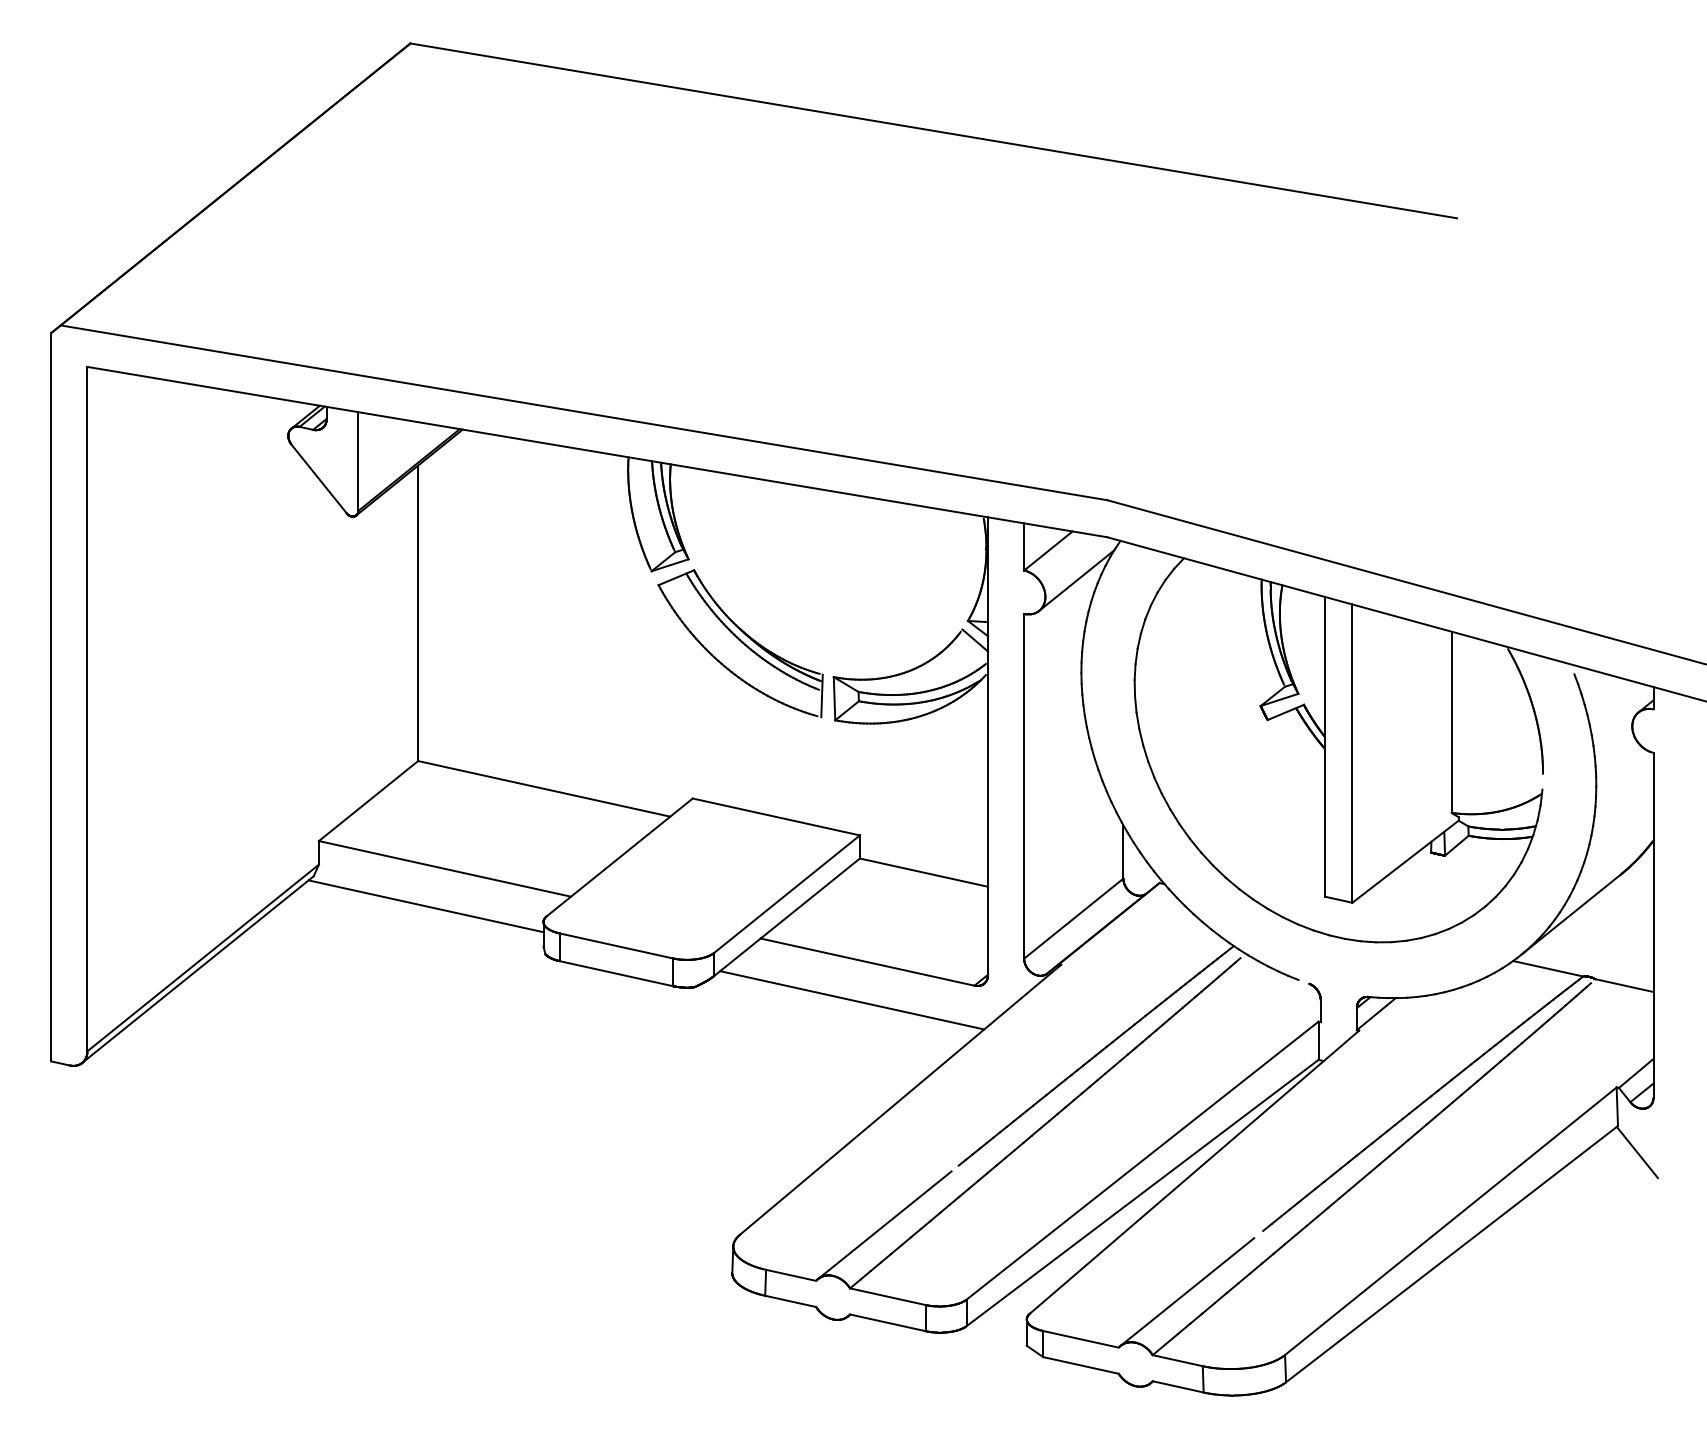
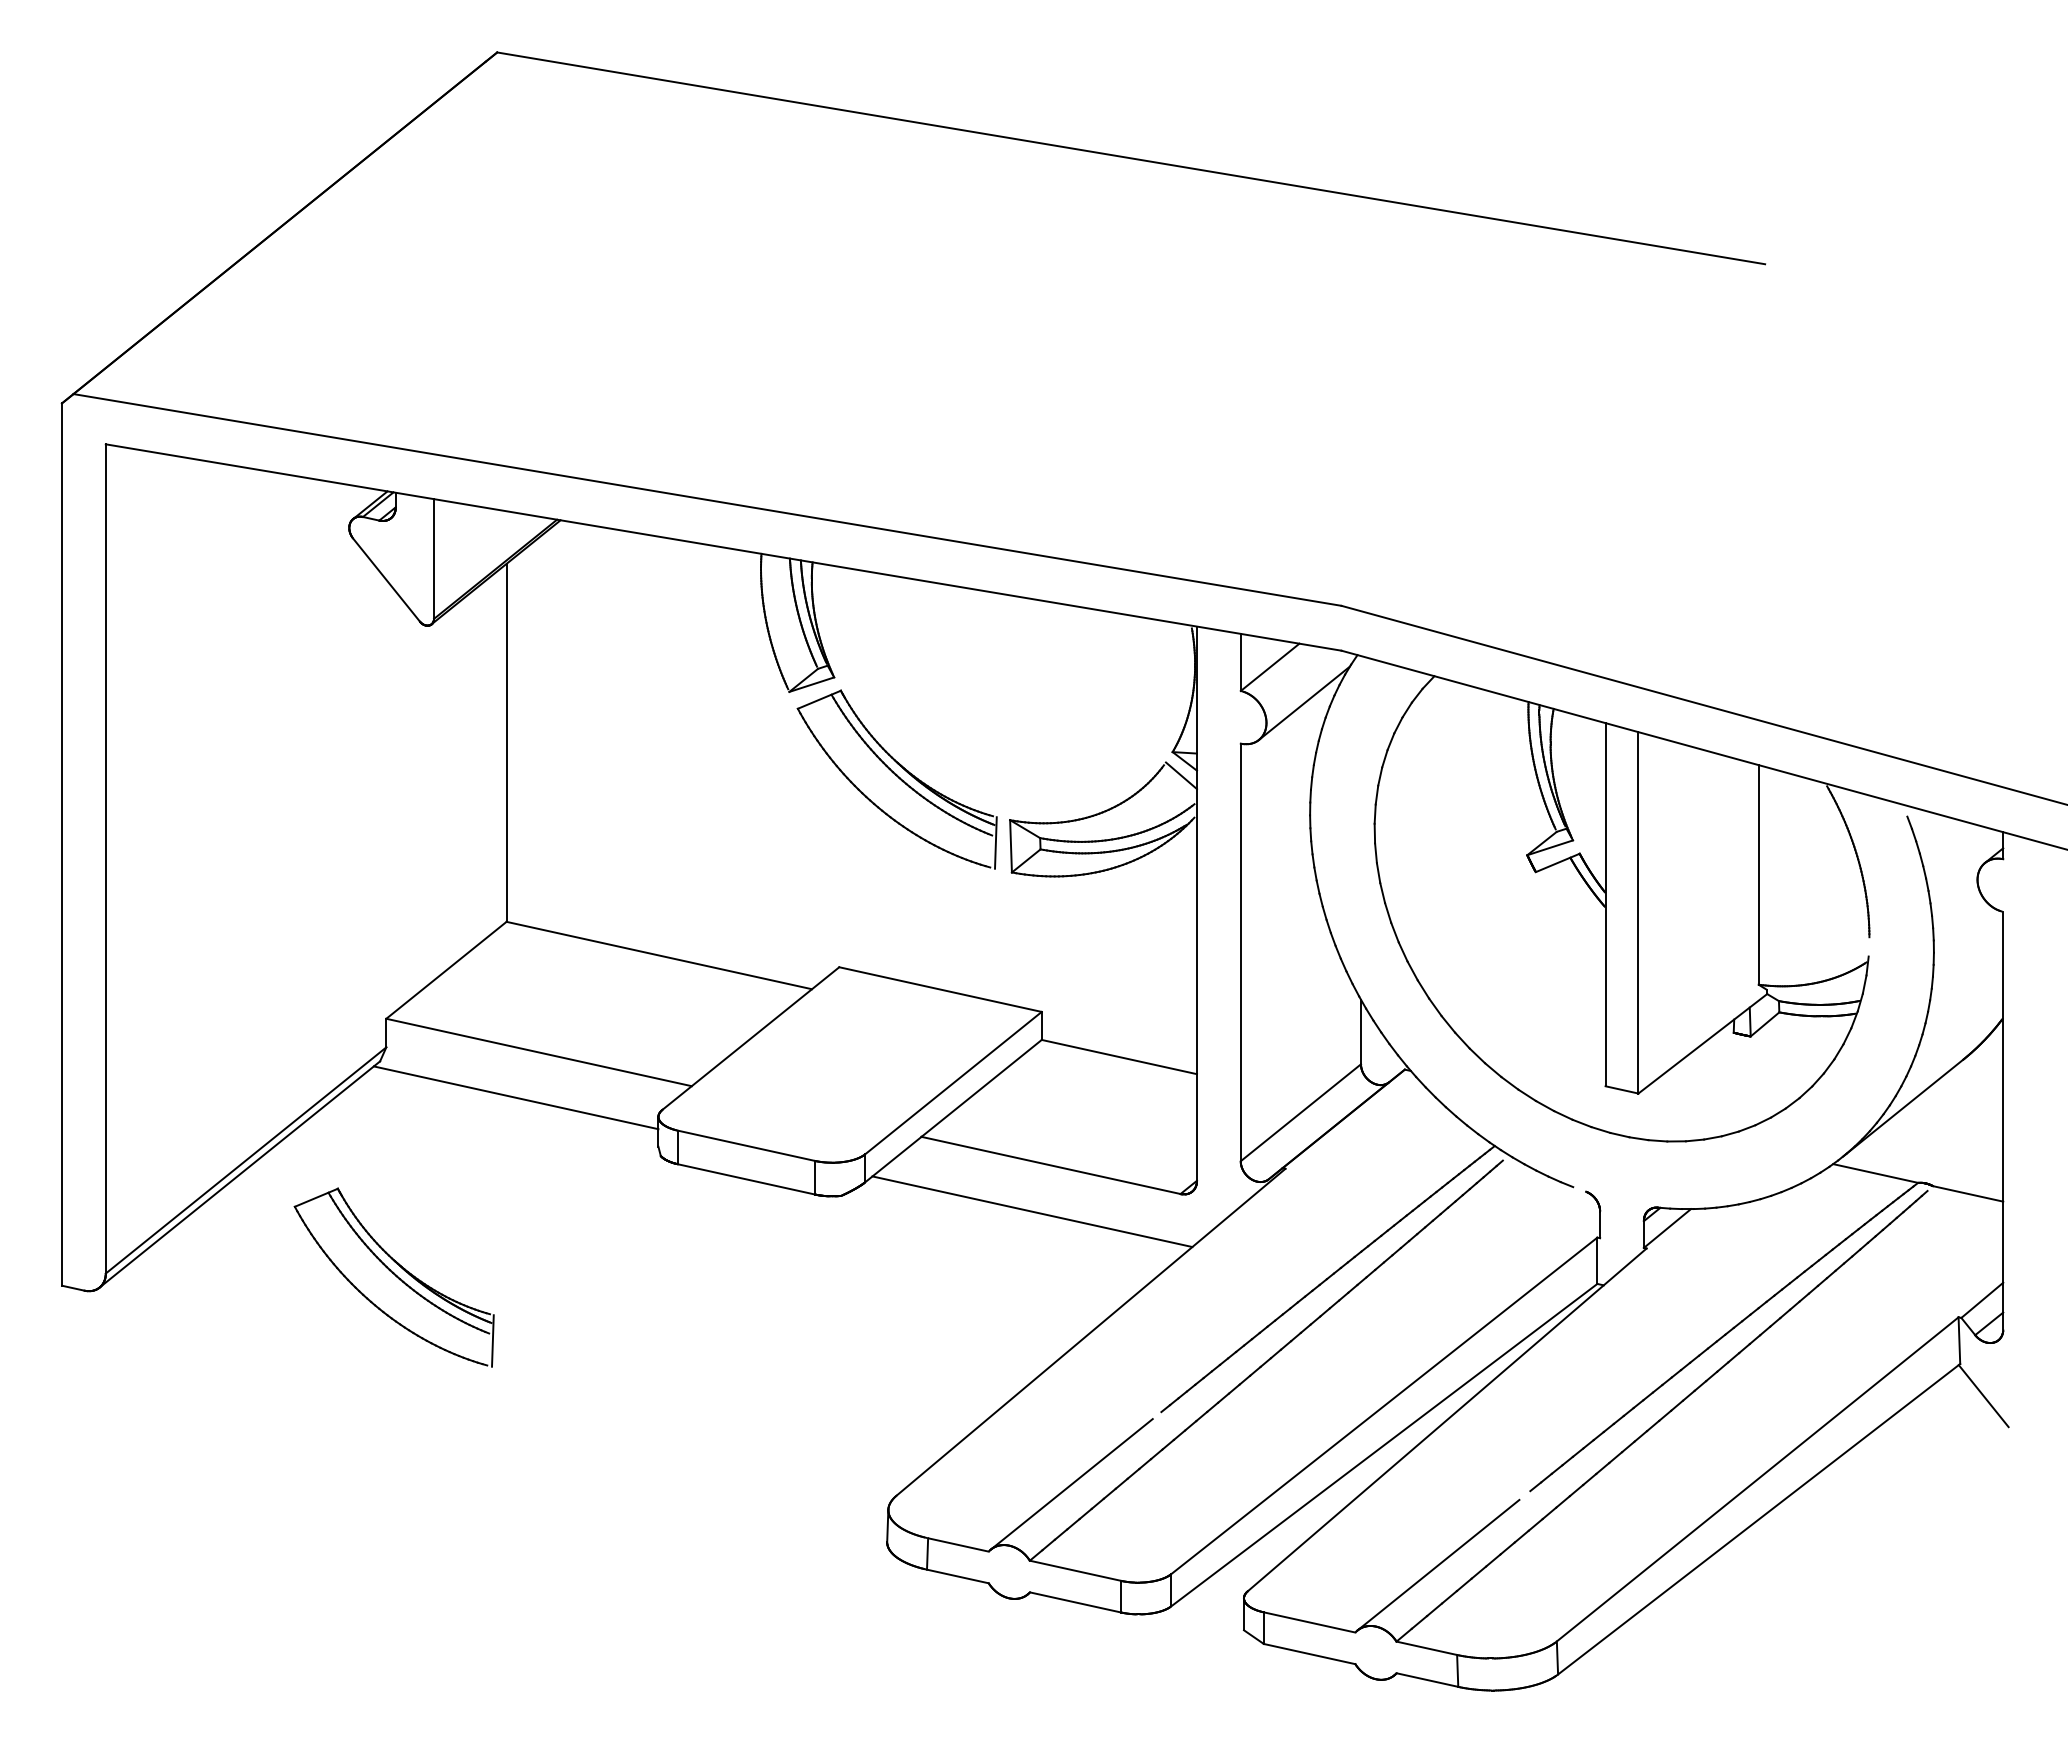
part: (324, 1054) -> (393, 1277), added

